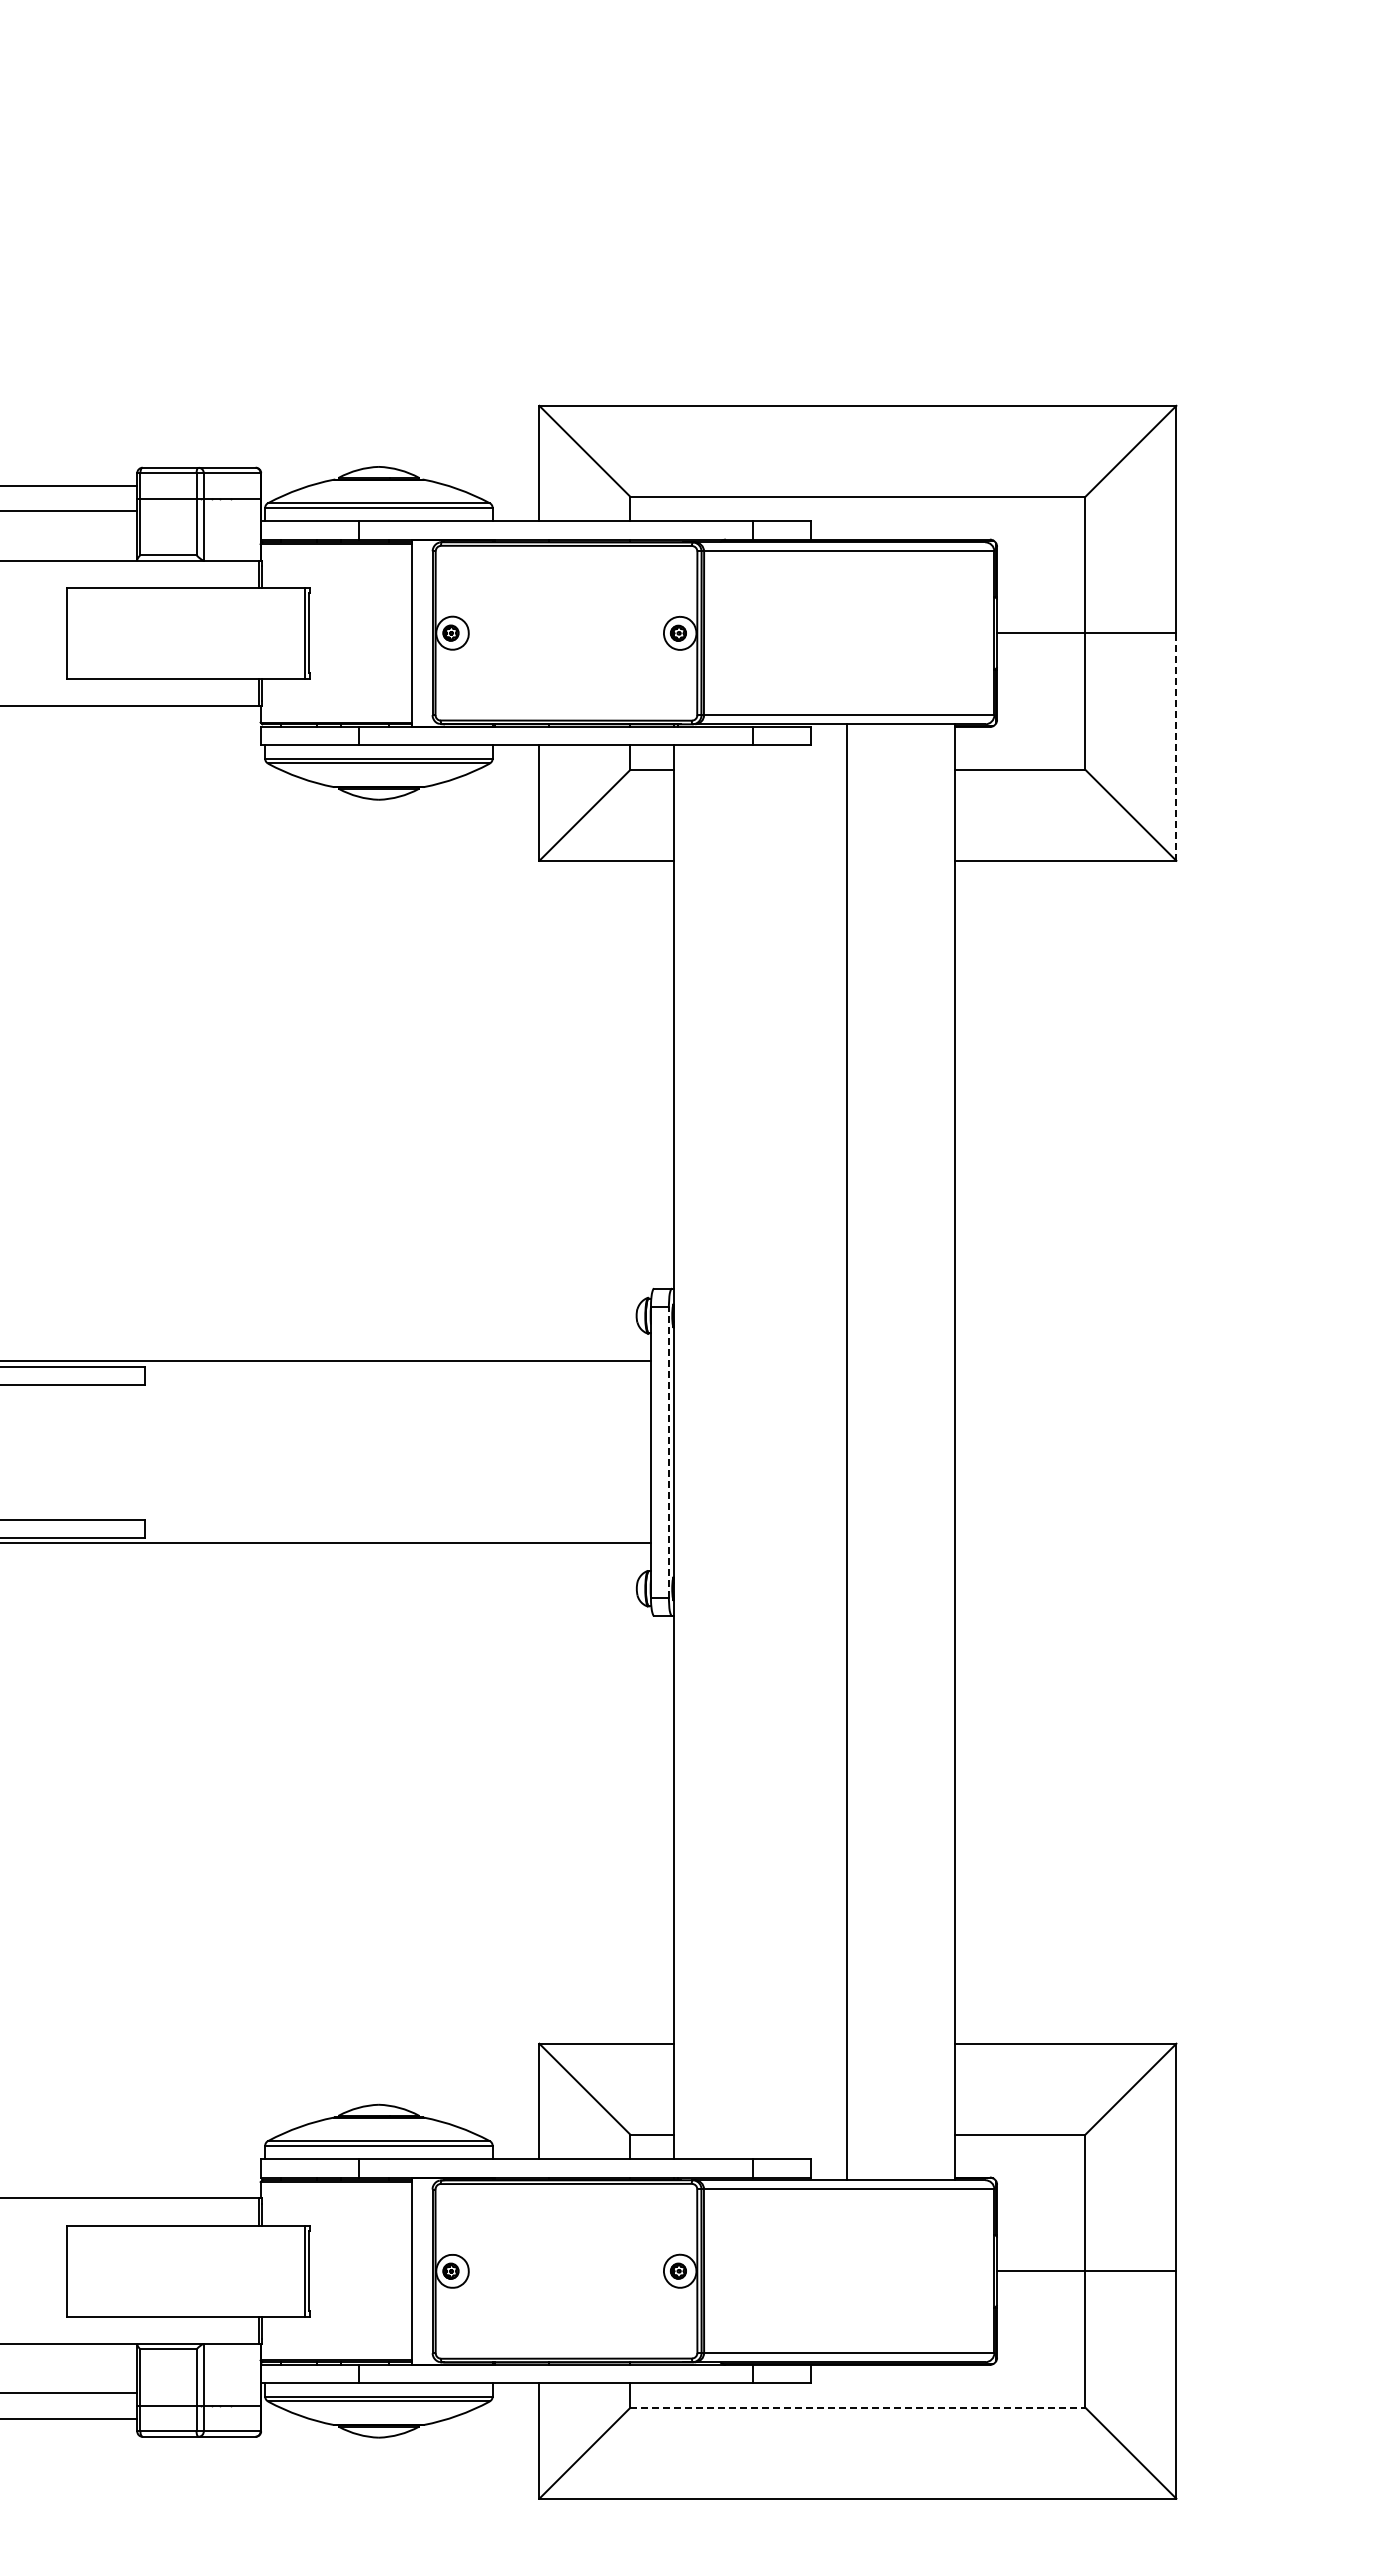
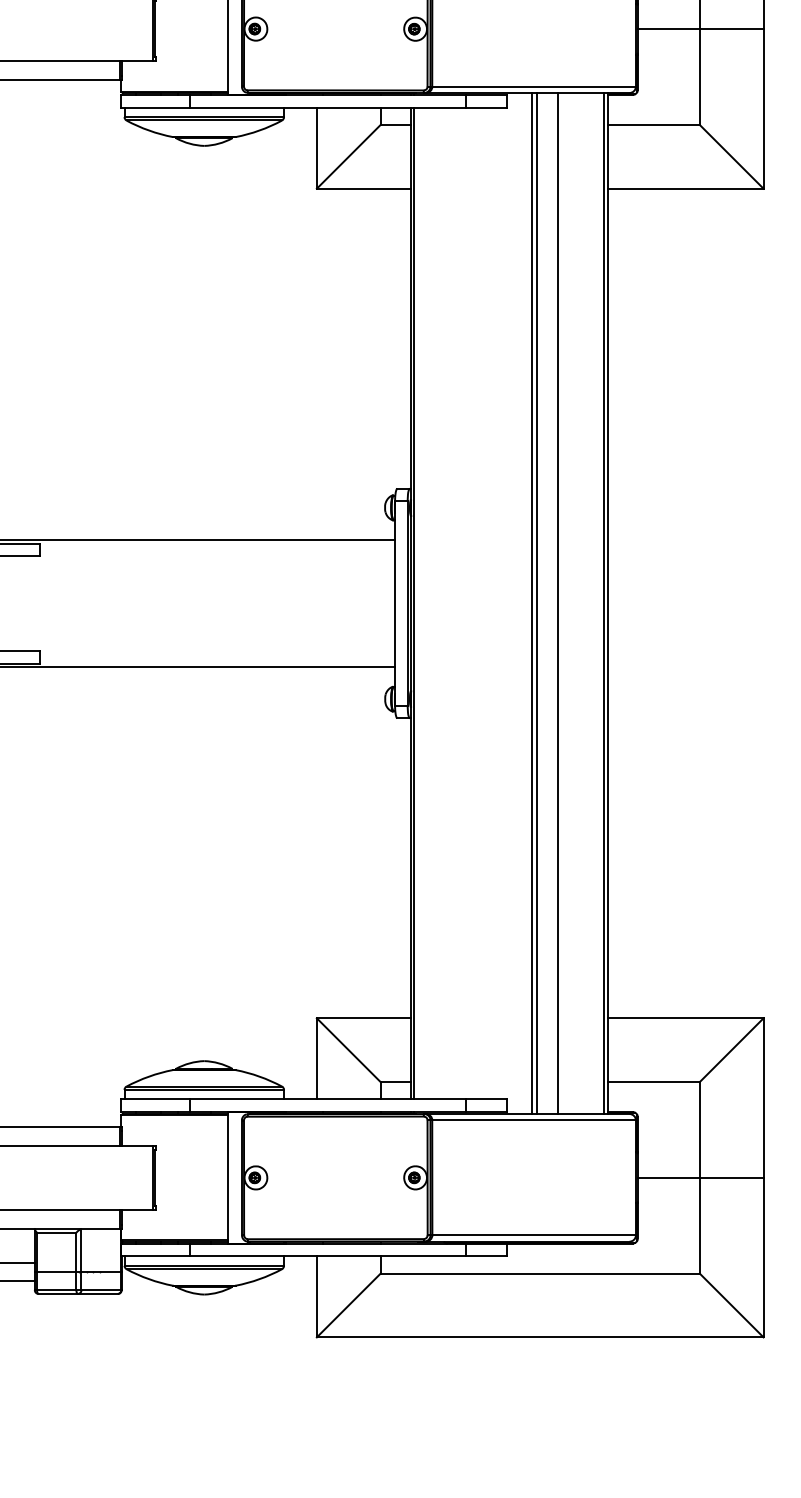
line: (1176, 747) -> (763, 109), dashed -> solid
line: (668, 1452) -> (407, 603), dashed -> solid
line: (678, 1452) -> (414, 603), added
line: (853, 1452) -> (537, 603), added
line: (882, 1452) -> (557, 603), added
line: (949, 1452) -> (604, 603), added
line: (858, 2407) -> (540, 1273), dashed -> solid

